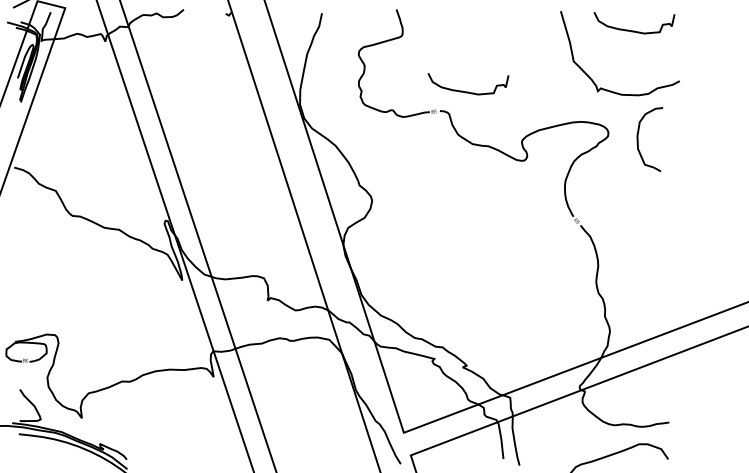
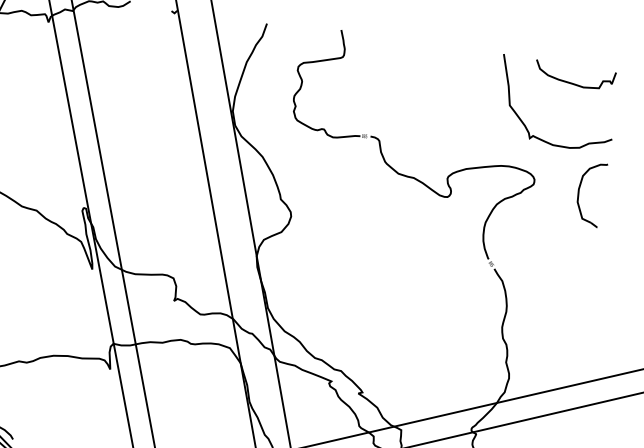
curve: (468, 91) -> (401, 121), removed
part: (638, 139) -> (579, 192), moved

